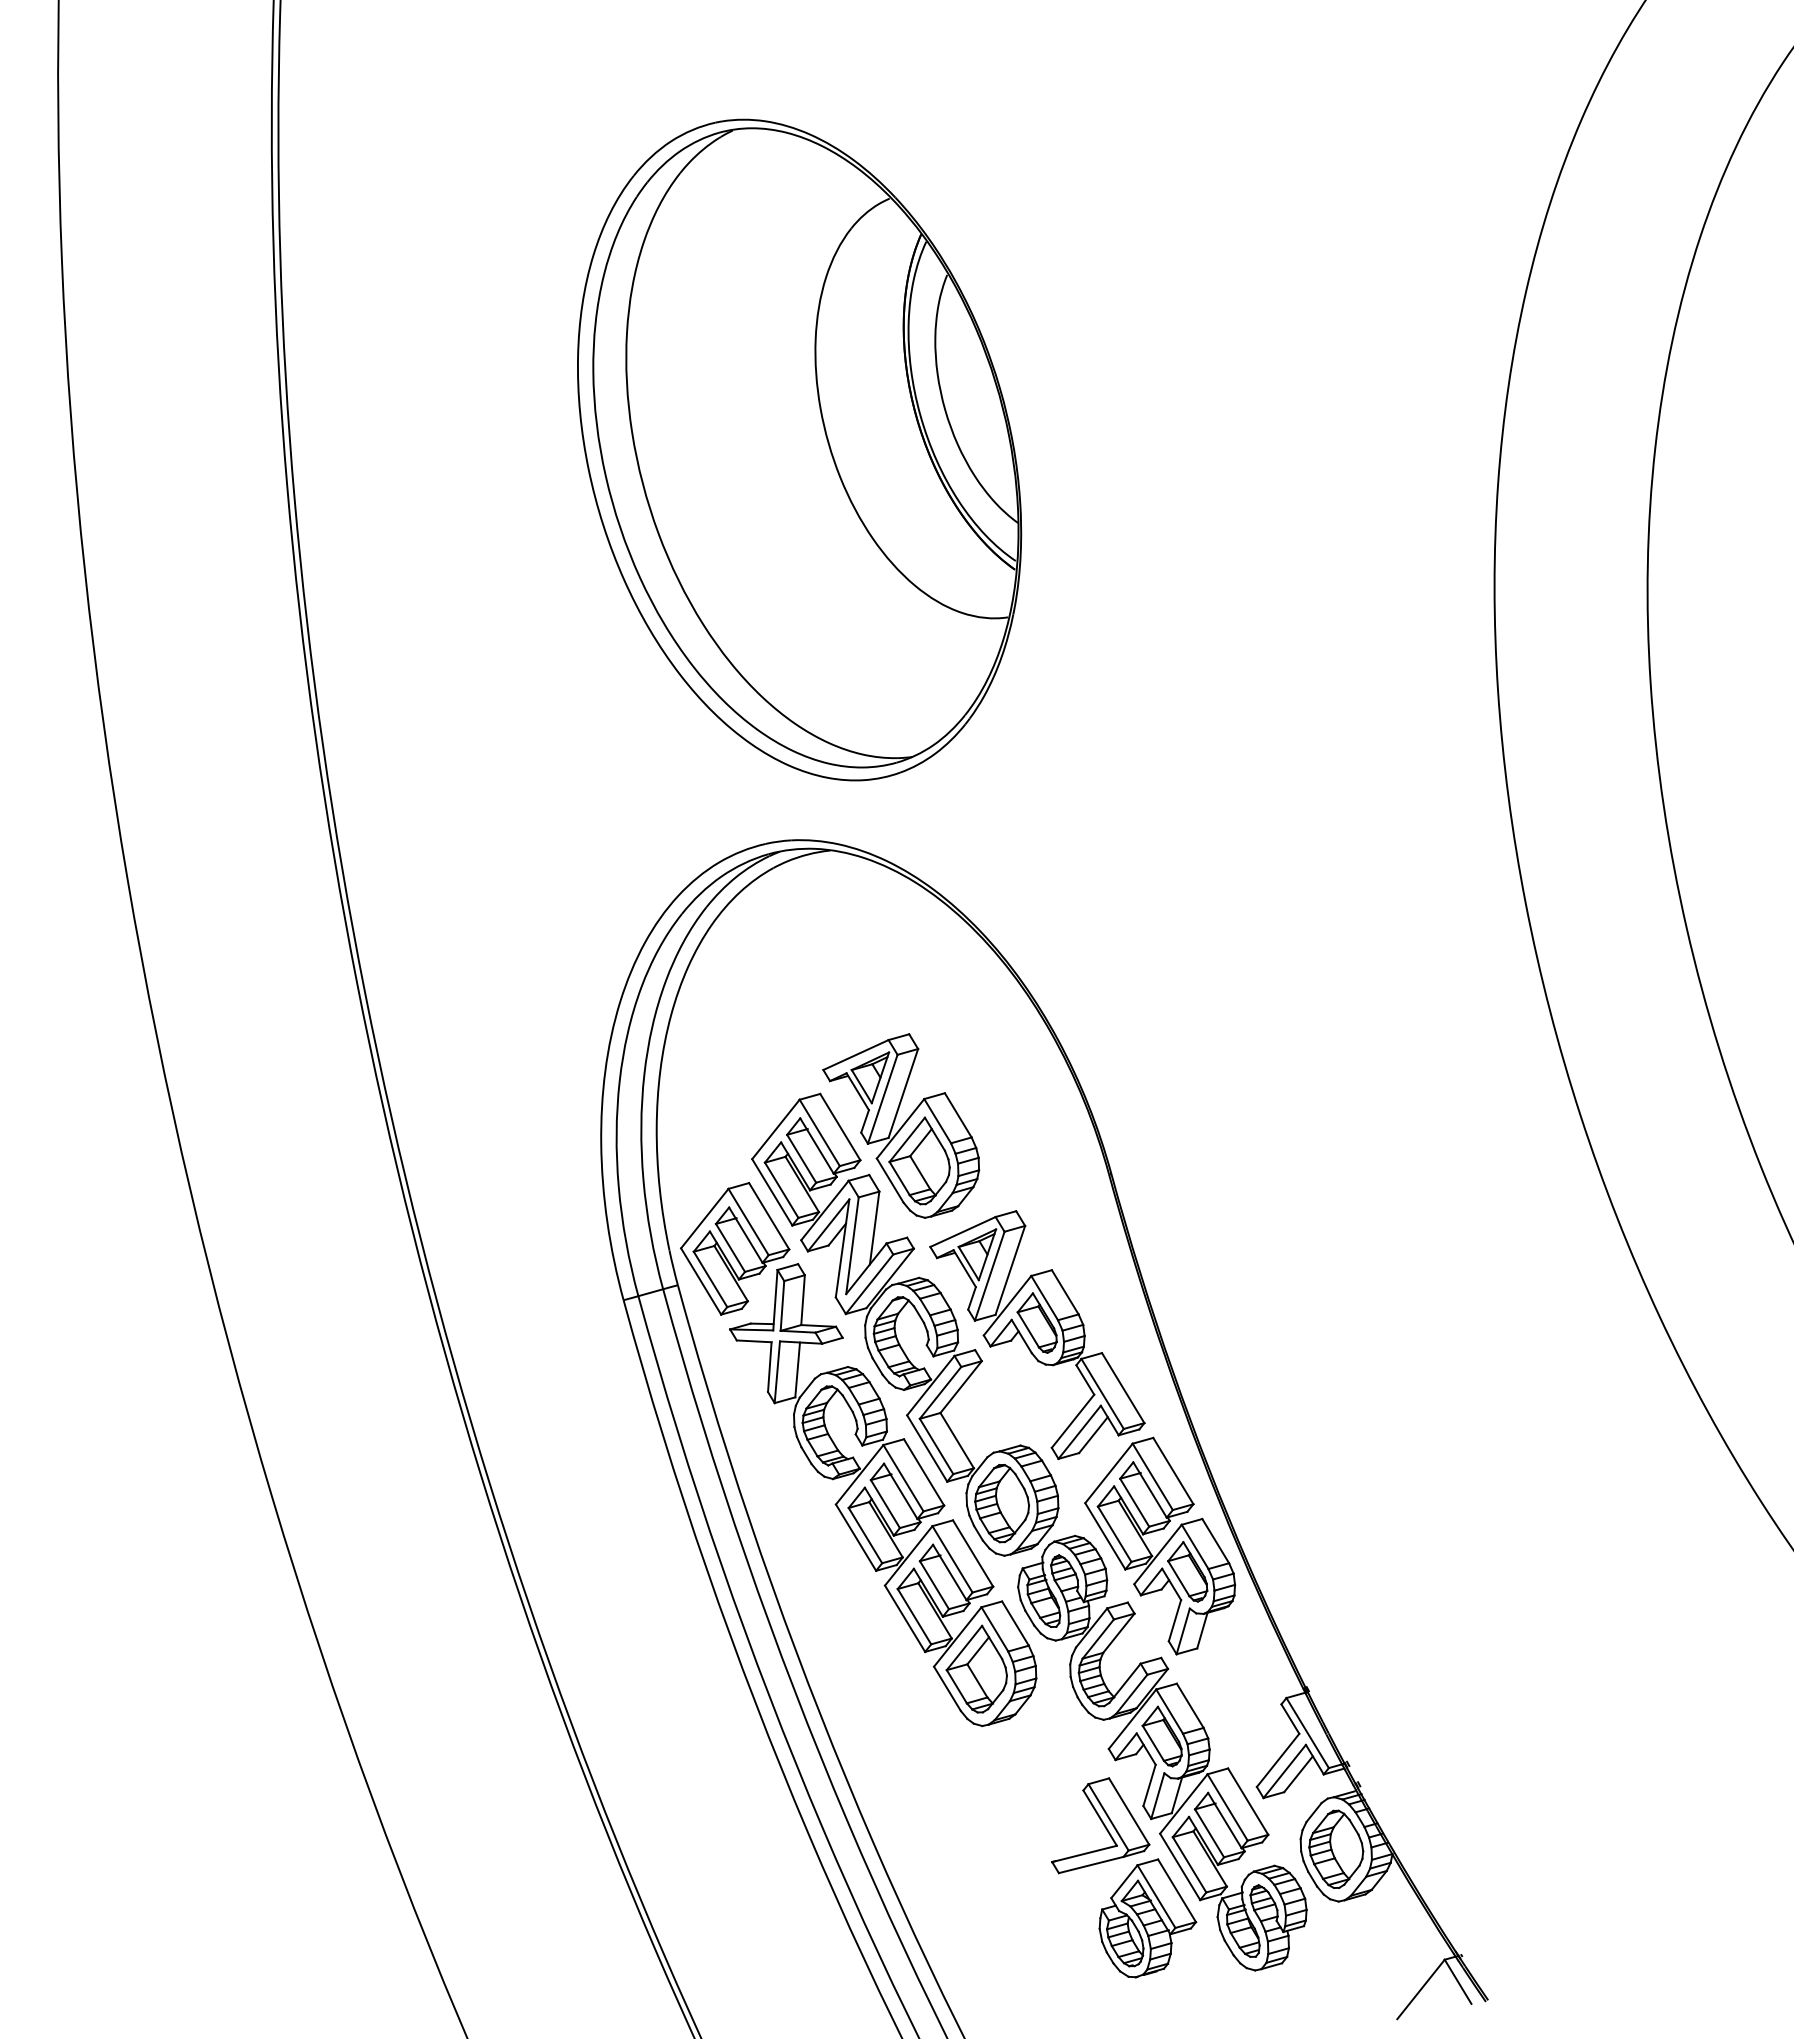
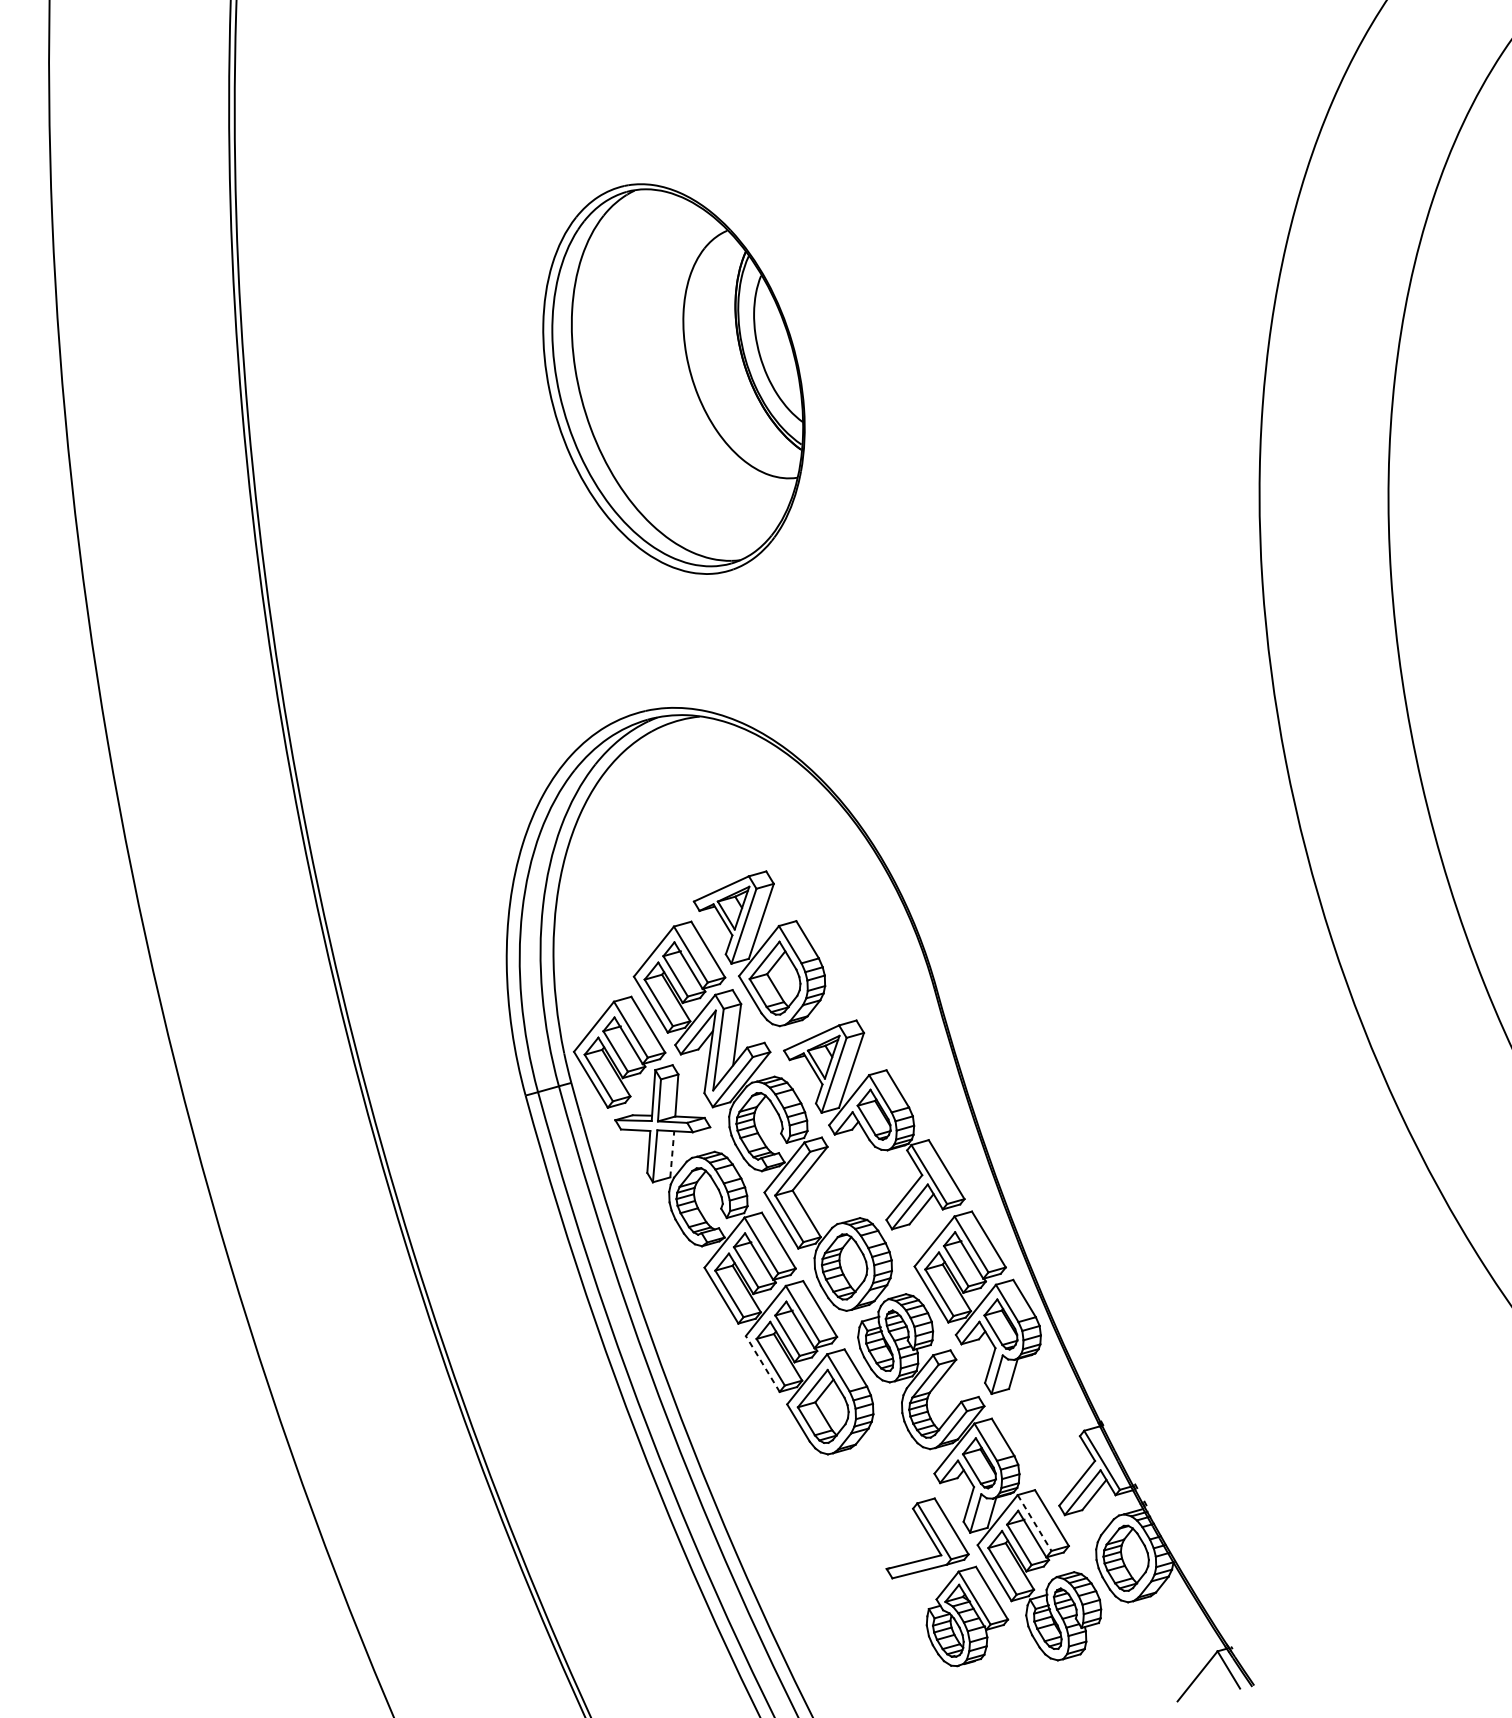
part: (799, 449) -> (673, 378), size x0.7
line: (797, 1369) -> (672, 1153), solid -> dashed
line: (905, 1618) -> (763, 1363), solid -> dashed
line: (1227, 1807) -> (1034, 1523), solid -> dashed

